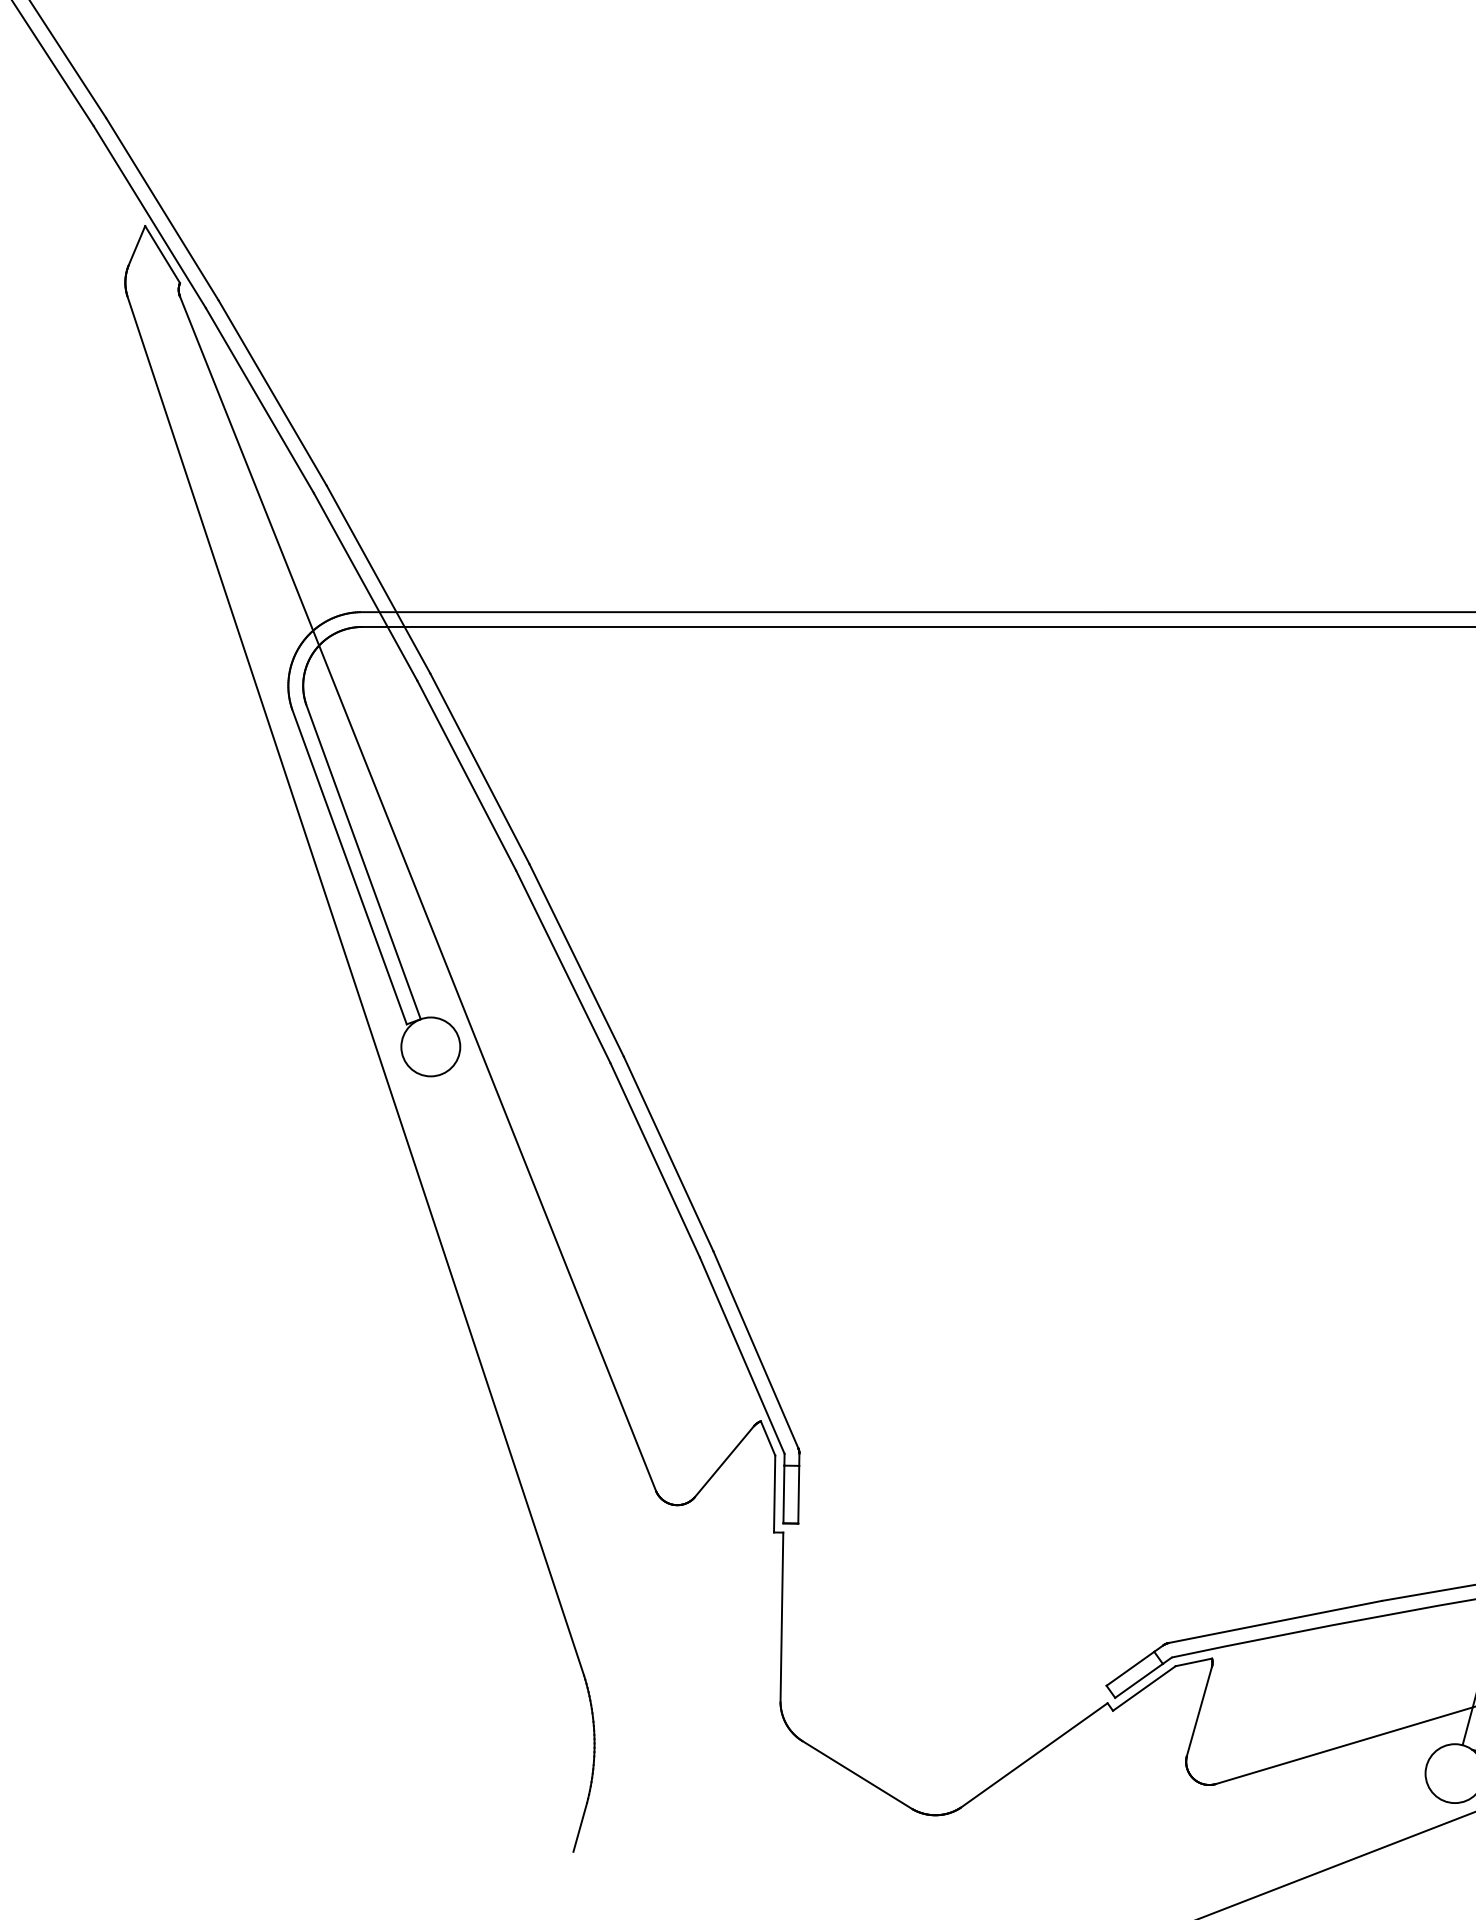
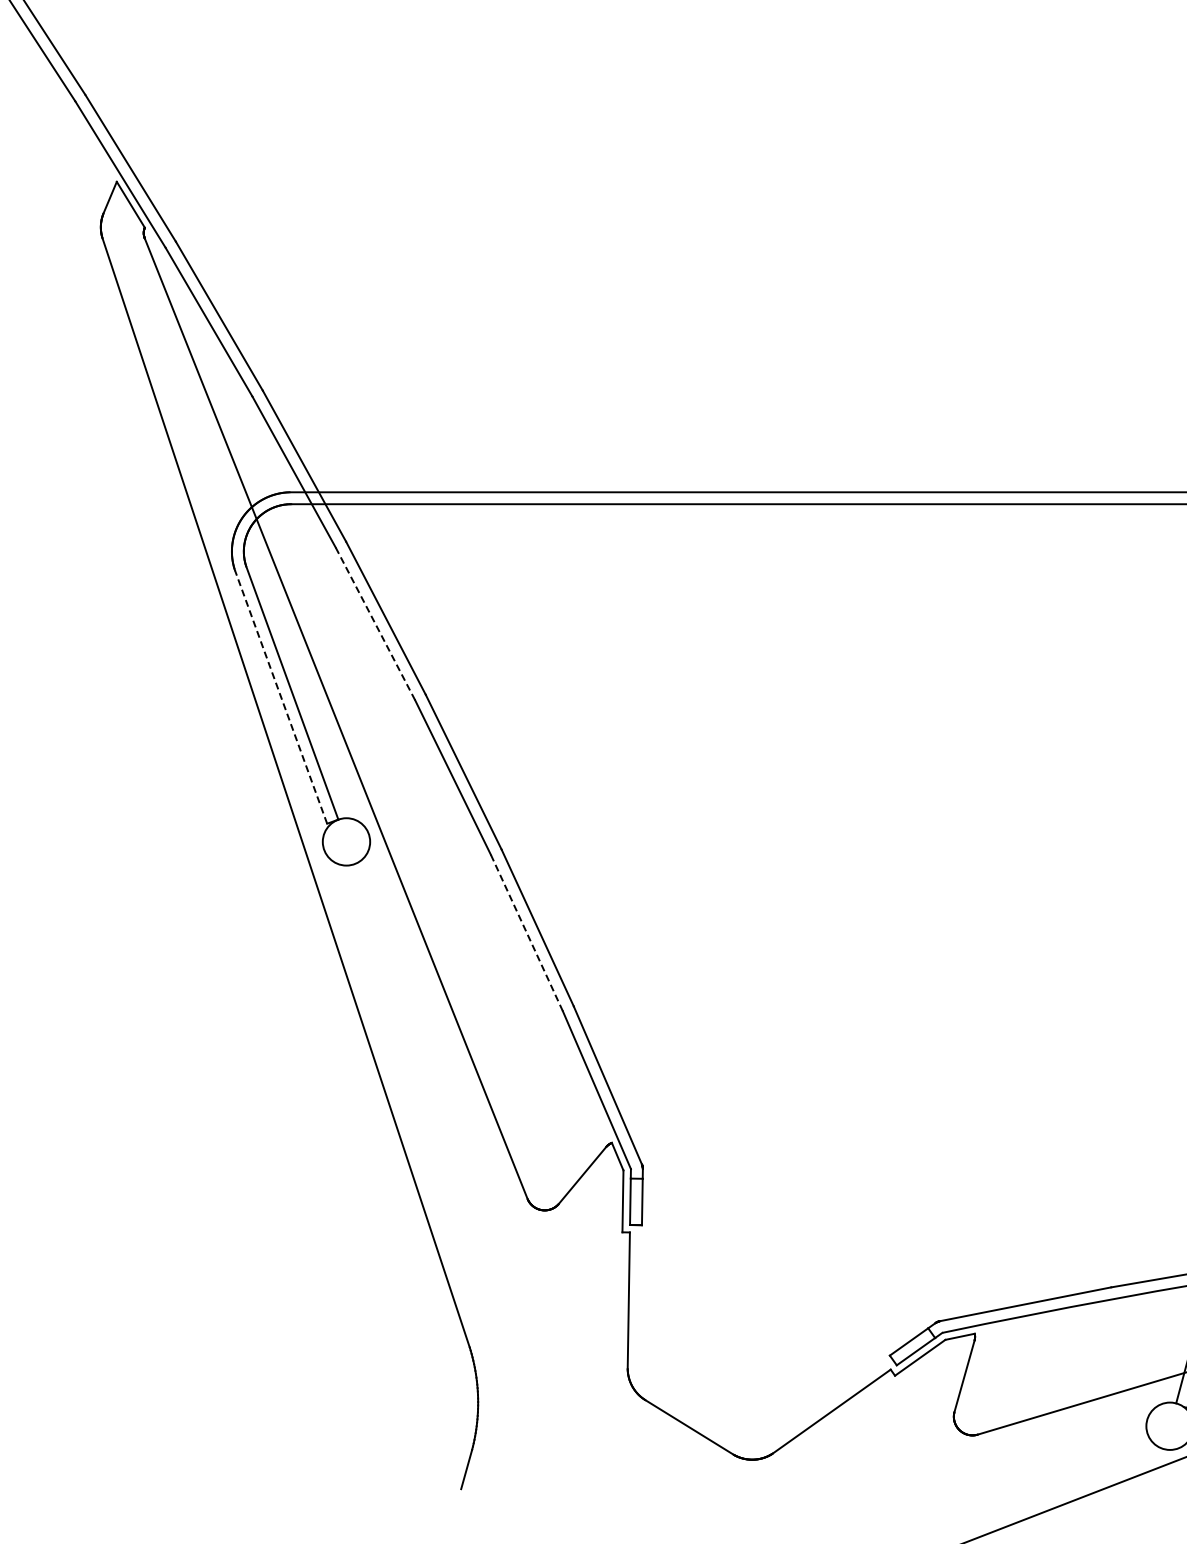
line: (466, 775) -> (375, 623), solid -> dashed
line: (349, 866) -> (281, 696), solid -> dashed
line: (654, 1159) -> (526, 932), solid -> dashed

